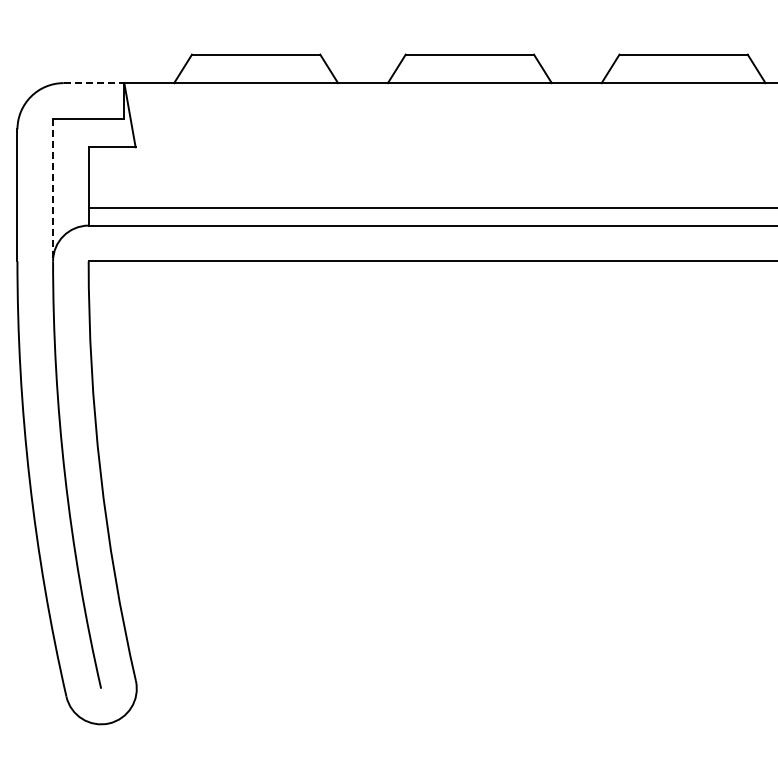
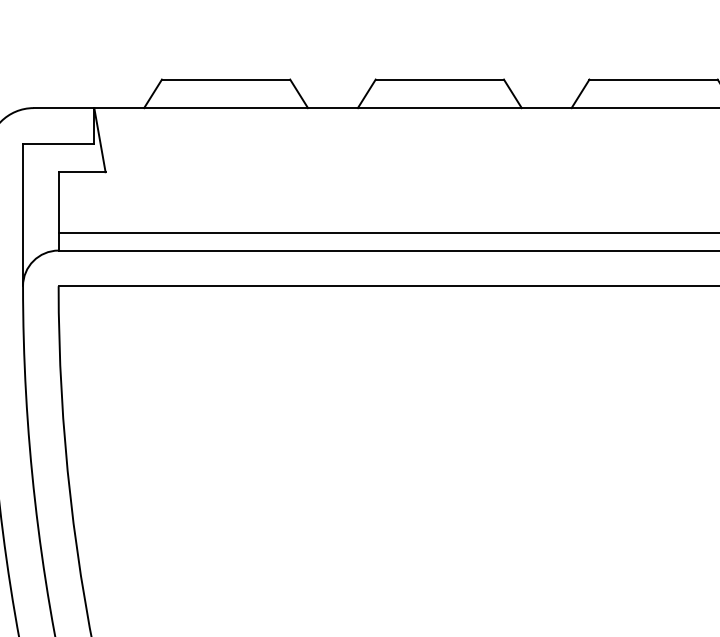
line: (94, 83) -> (64, 108), dashed -> solid
line: (53, 190) -> (23, 215), dashed -> solid

